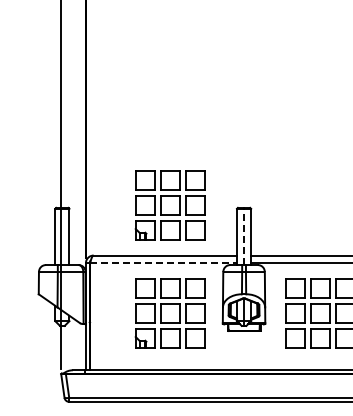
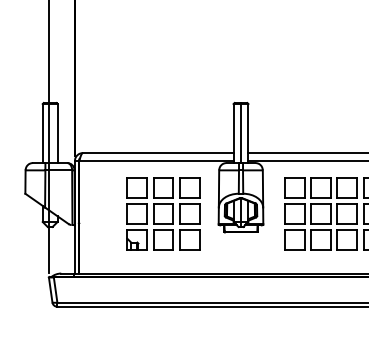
part: (169, 205) -> (162, 100), removed
line: (244, 236) -> (241, 133), dashed -> solid
line: (164, 263) -> (157, 161), dashed -> solid

